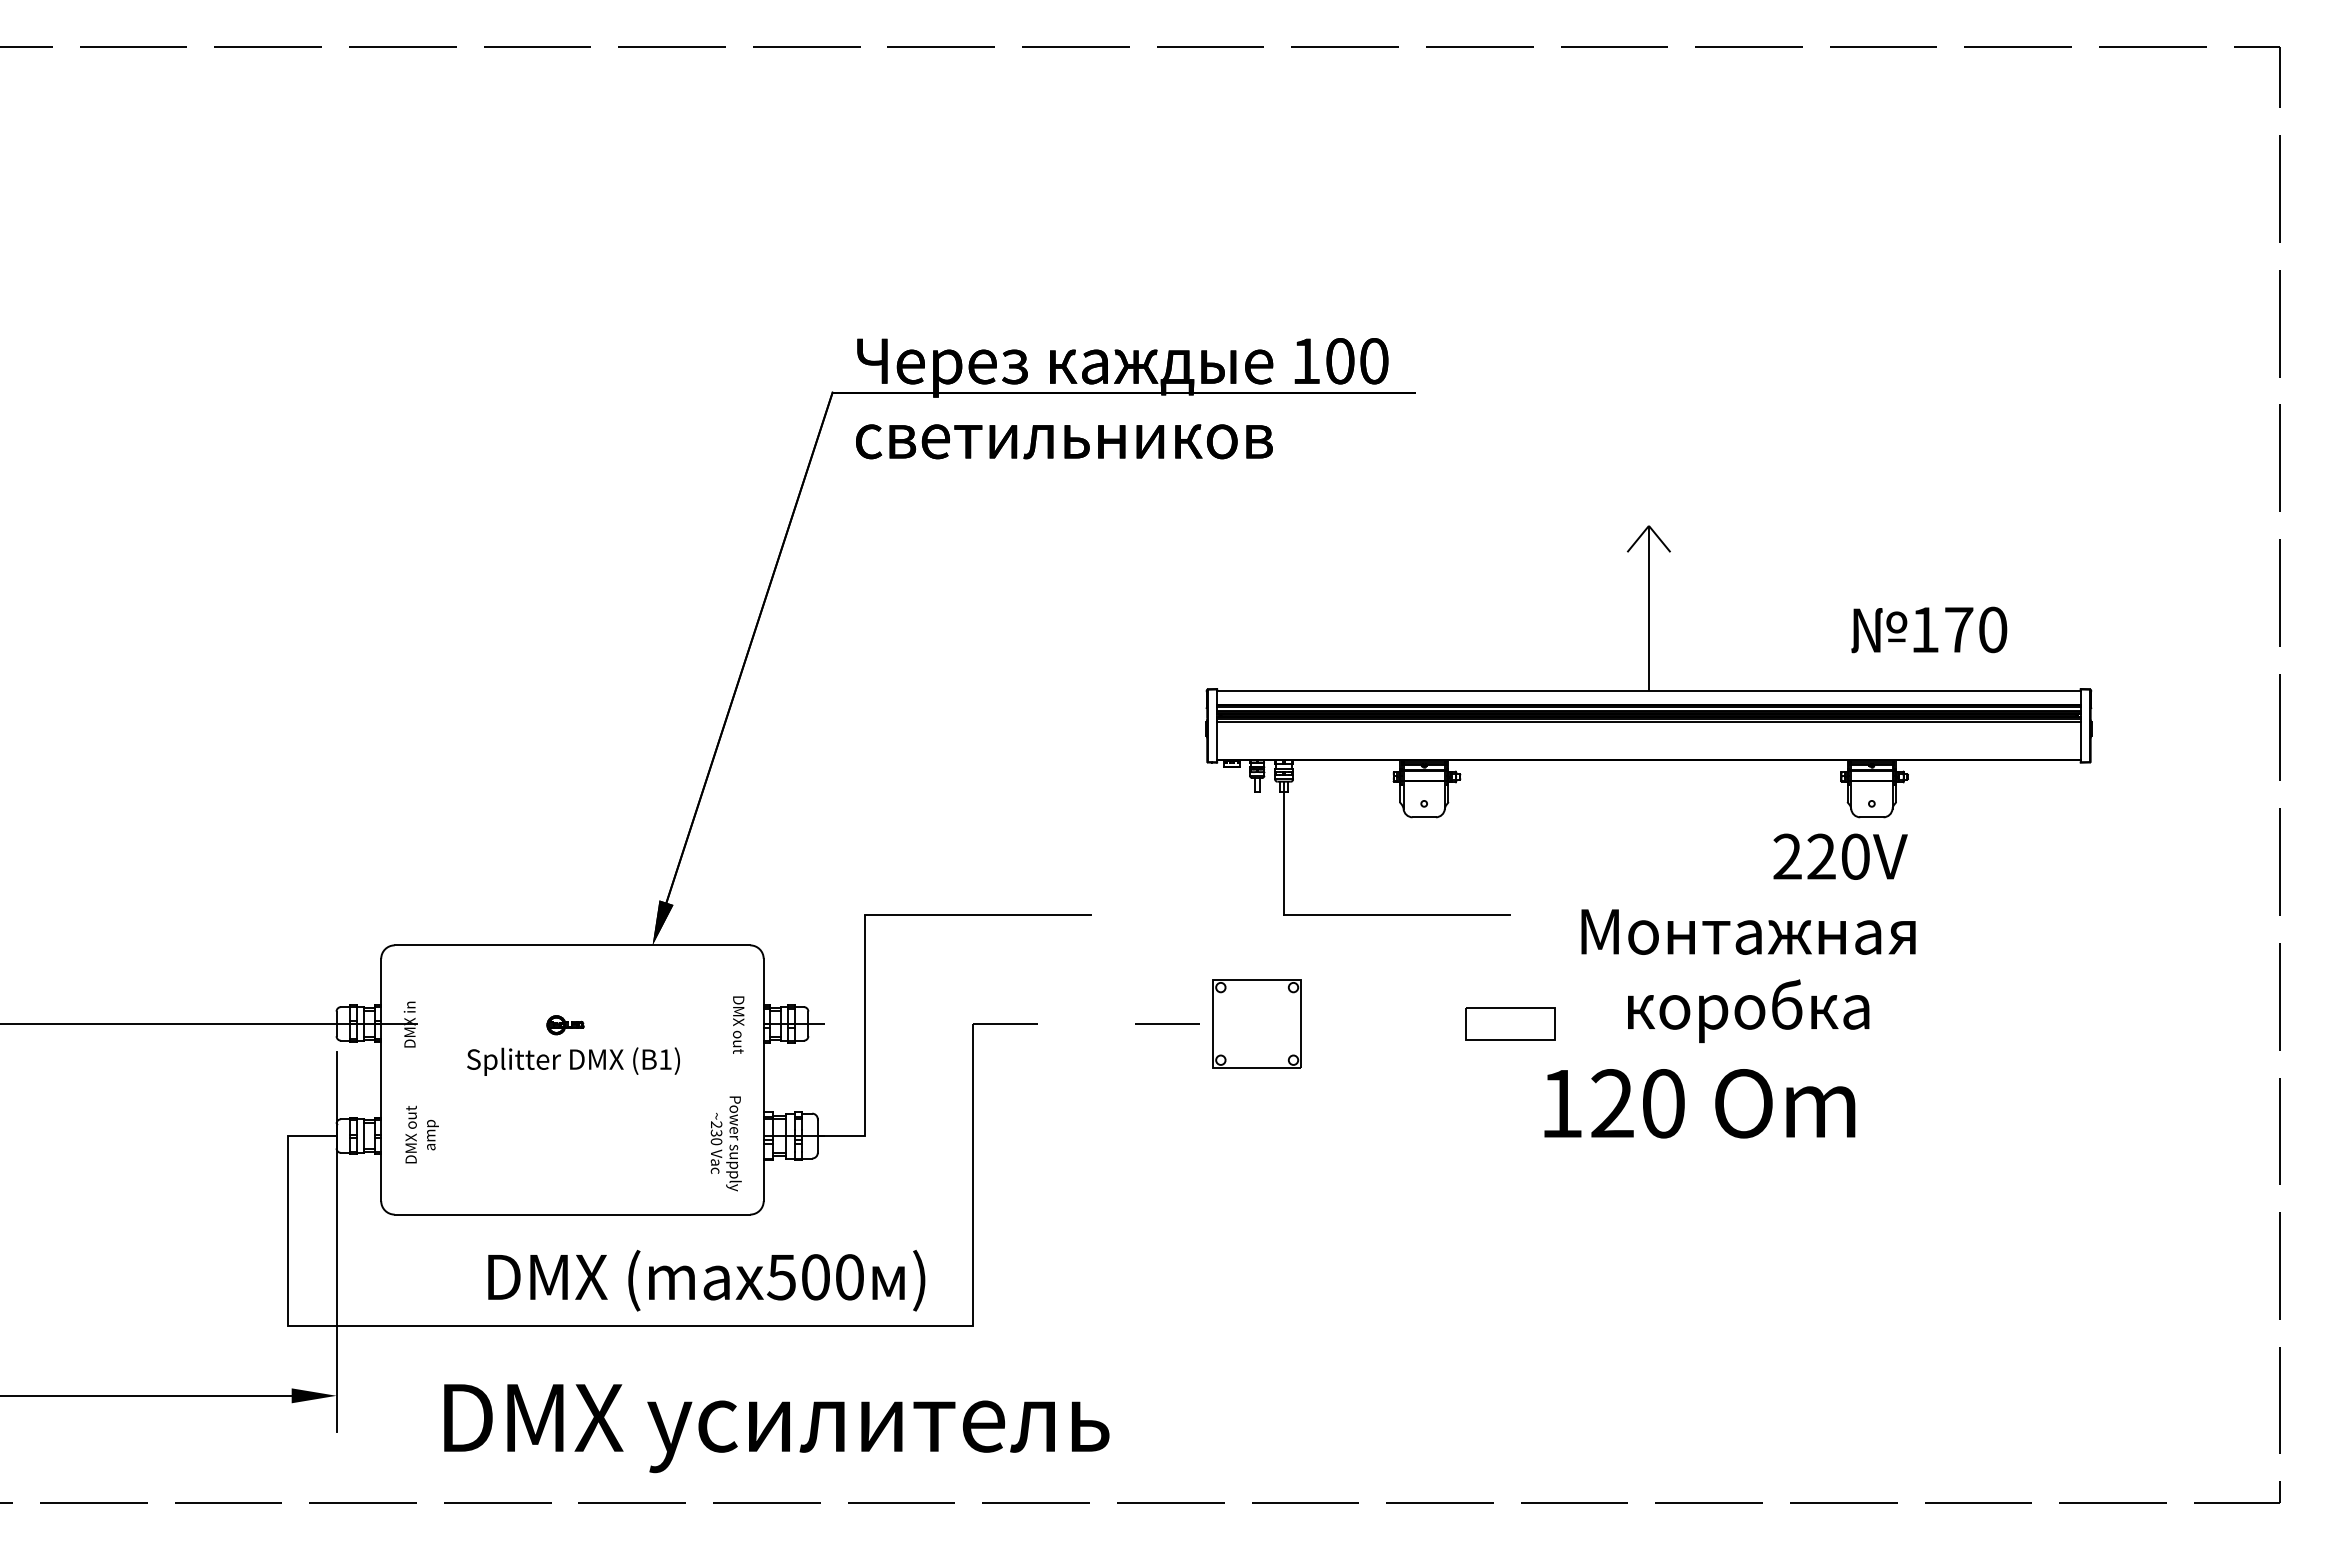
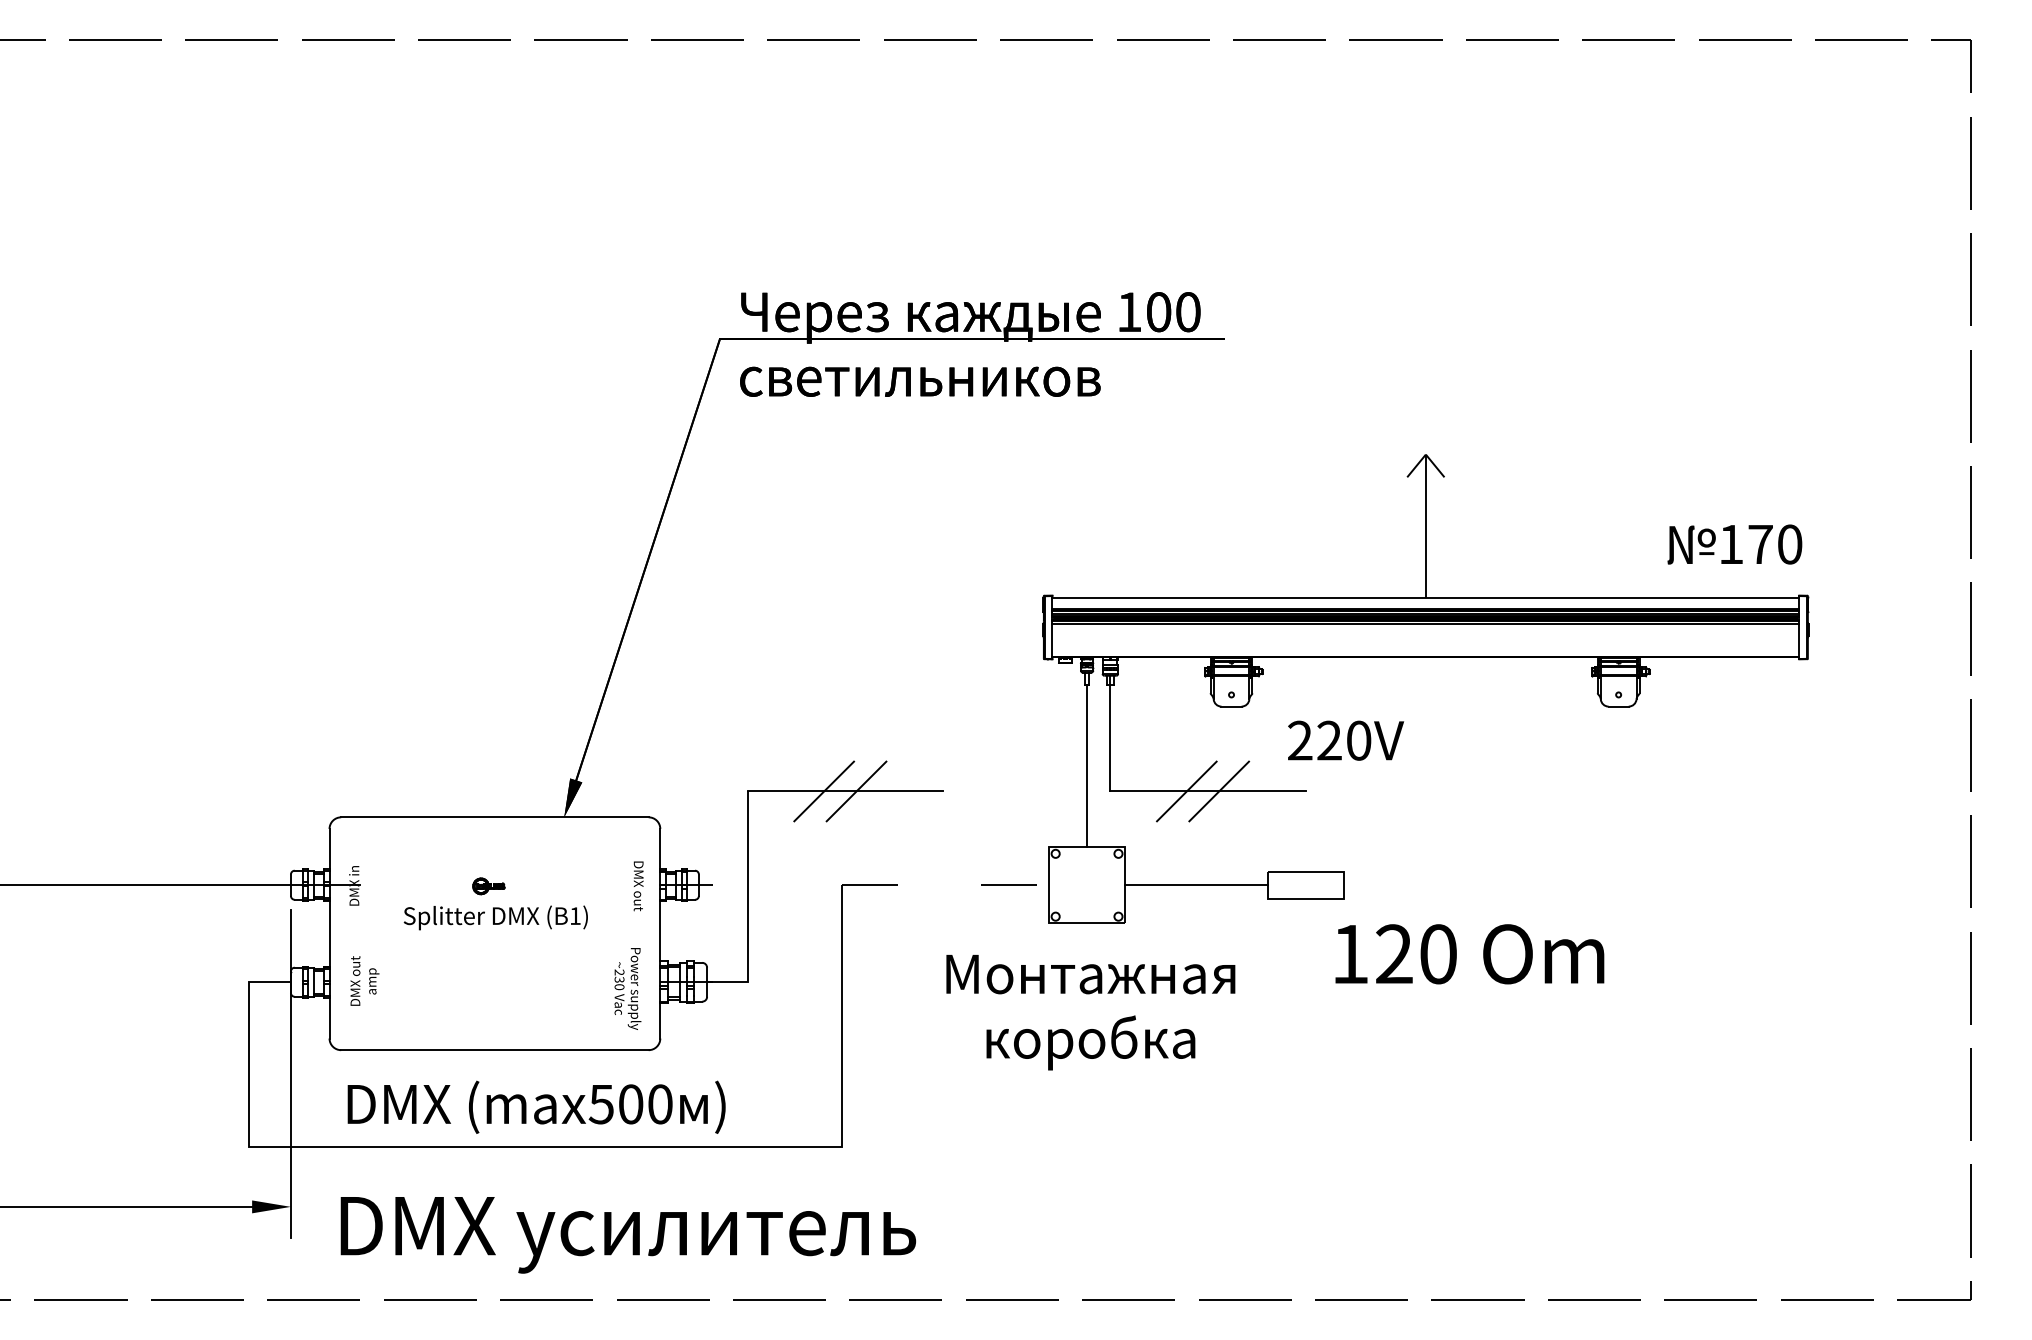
text: (1929, 629) -> (1735, 544), moved
text: (1840, 856) -> (1345, 740), moved
line: (1257, 885) -> (1087, 765), added
line: (952, 914) -> (823, 790), added
line: (990, 914) -> (856, 790), added
line: (1372, 914) -> (1186, 790), added
line: (1409, 914) -> (1218, 790), added
text: (1748, 976) -> (1090, 1012), moved
line: (1383, 1023) -> (1196, 884), added
text: (706, 1280) -> (536, 1107), moved
text: (776, 1428) -> (628, 1235), moved

